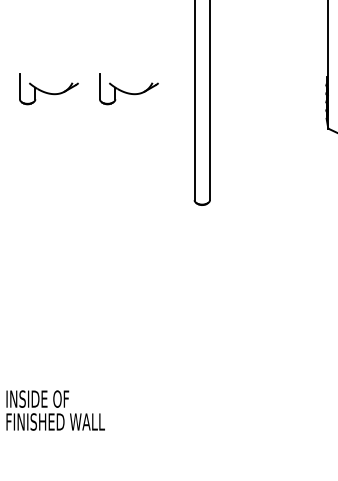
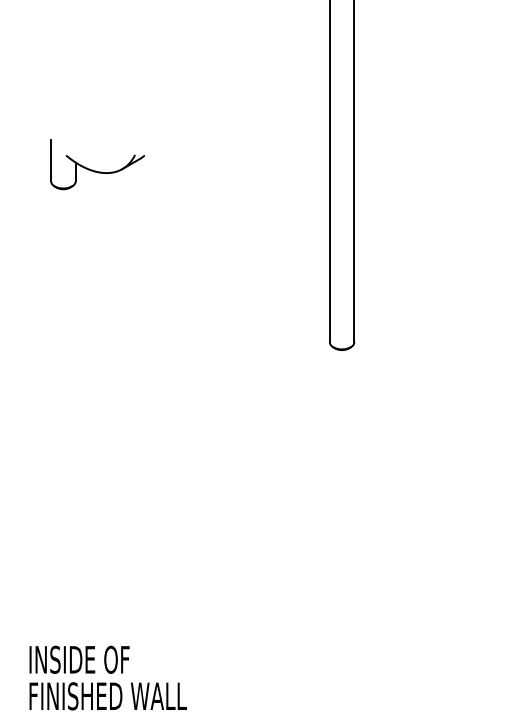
part: (128, 89) -> (224, 165), removed

